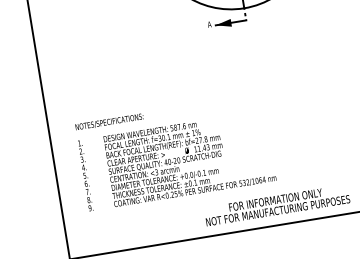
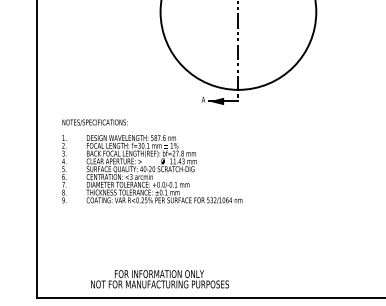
text: (176, 152) -> (152, 161), moved
text: (276, 205) -> (159, 279), moved

